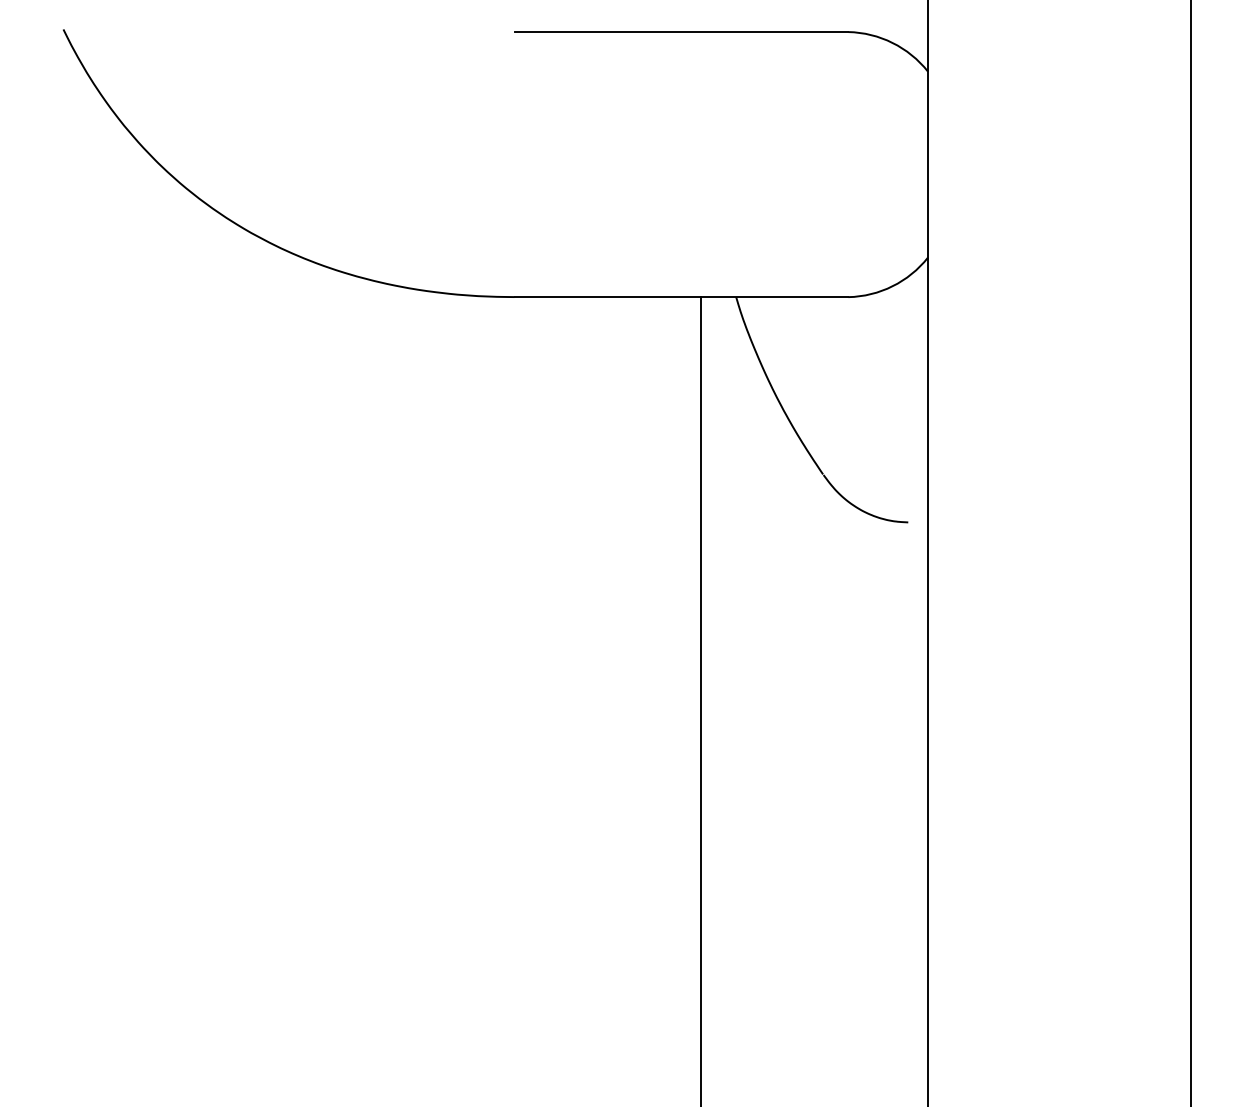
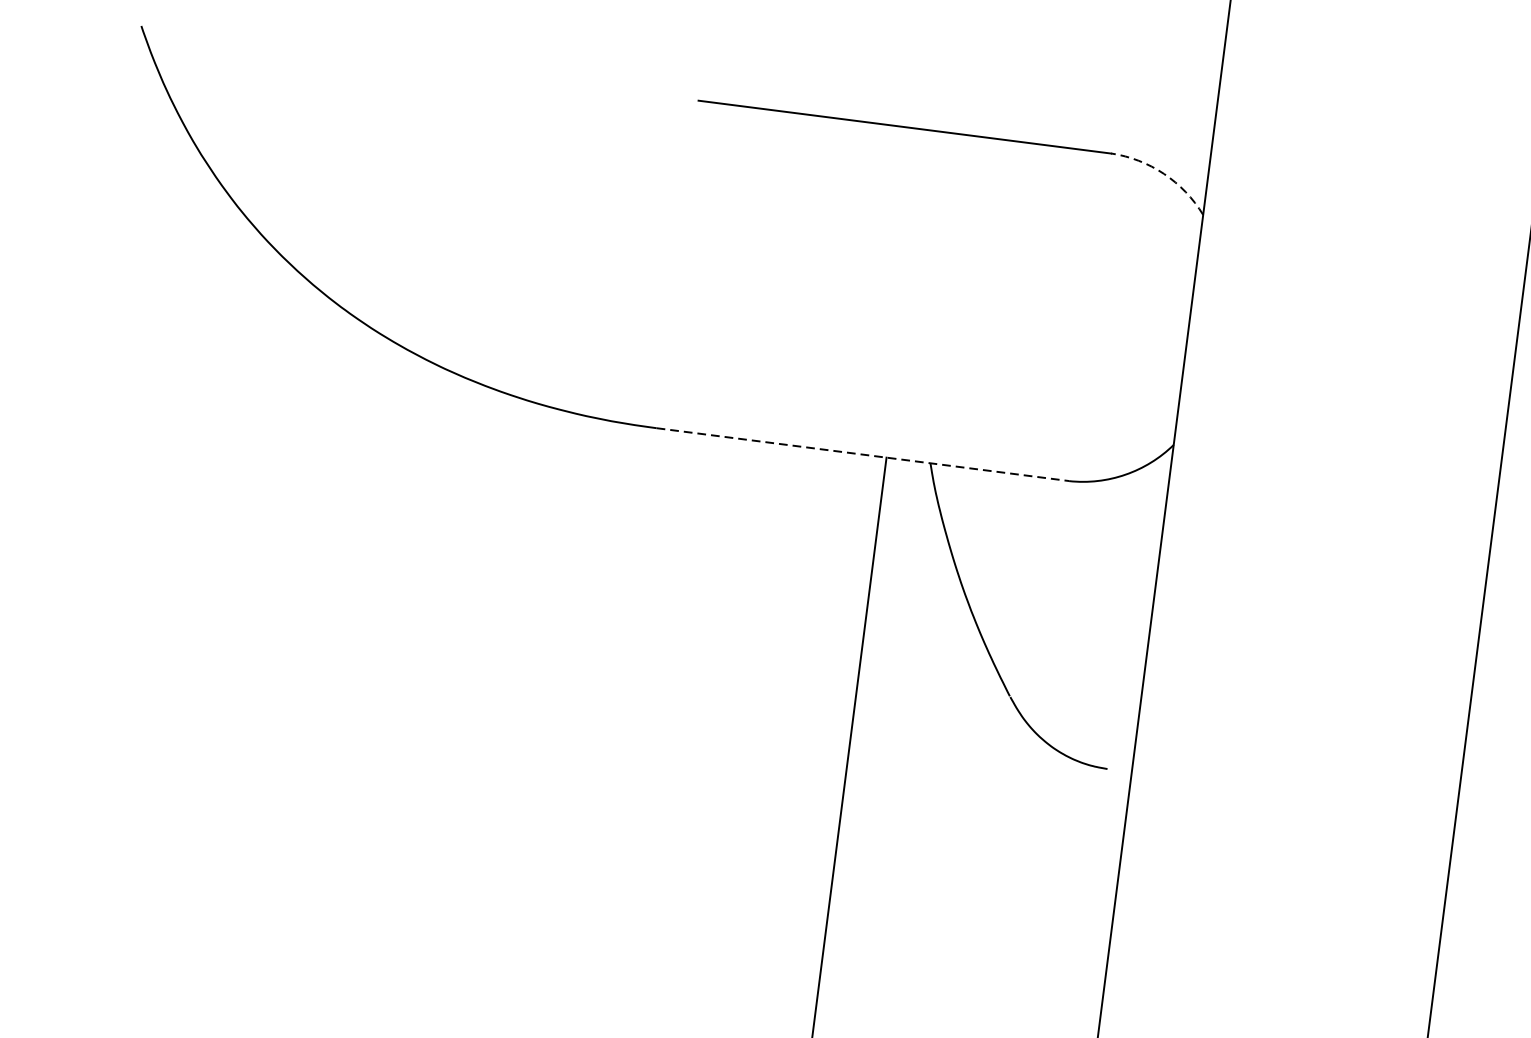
arc: (892, 42) -> (1164, 173), solid -> dashed
line: (681, 297) -> (862, 455), solid -> dashed

